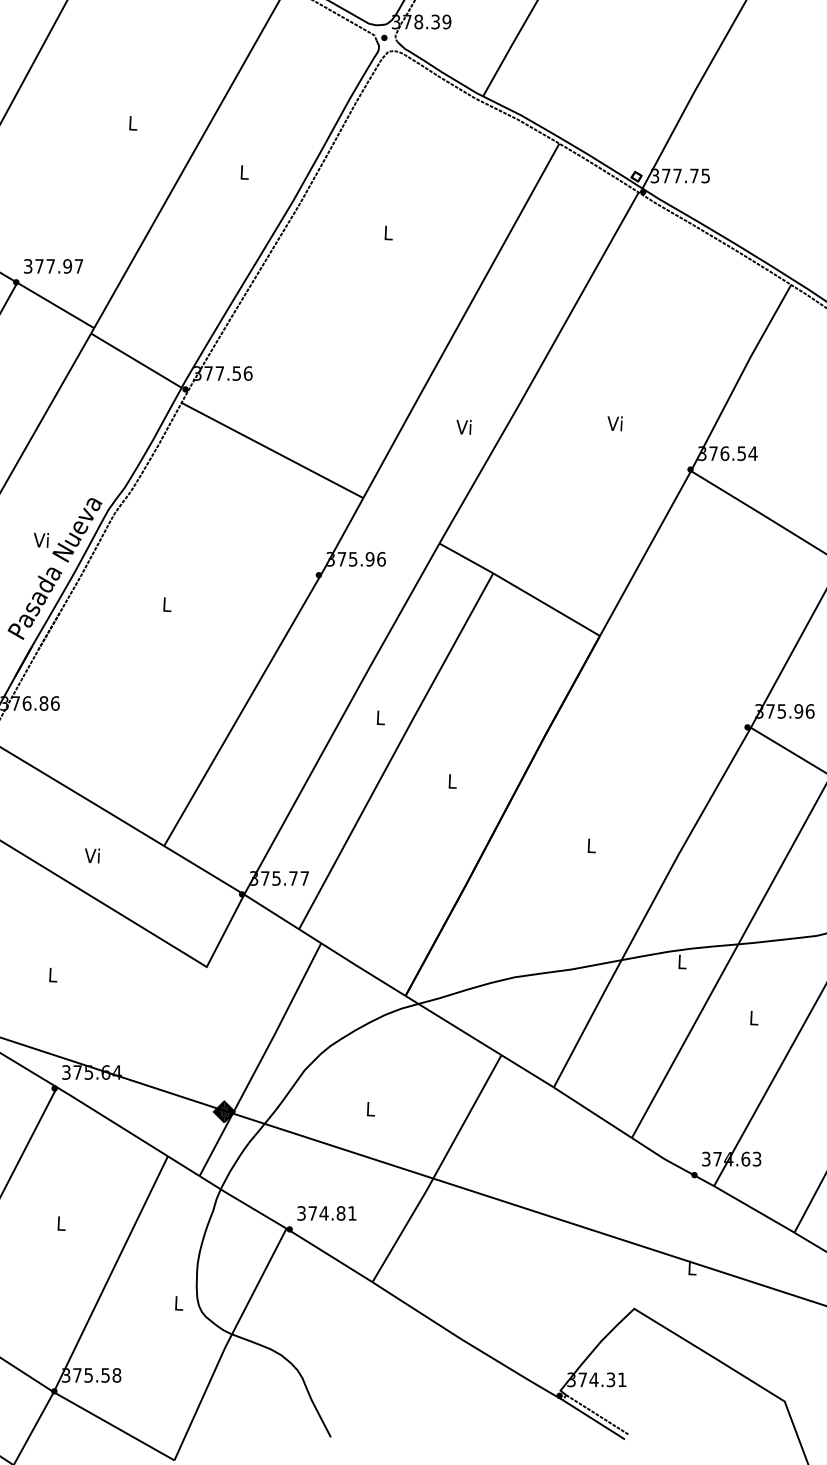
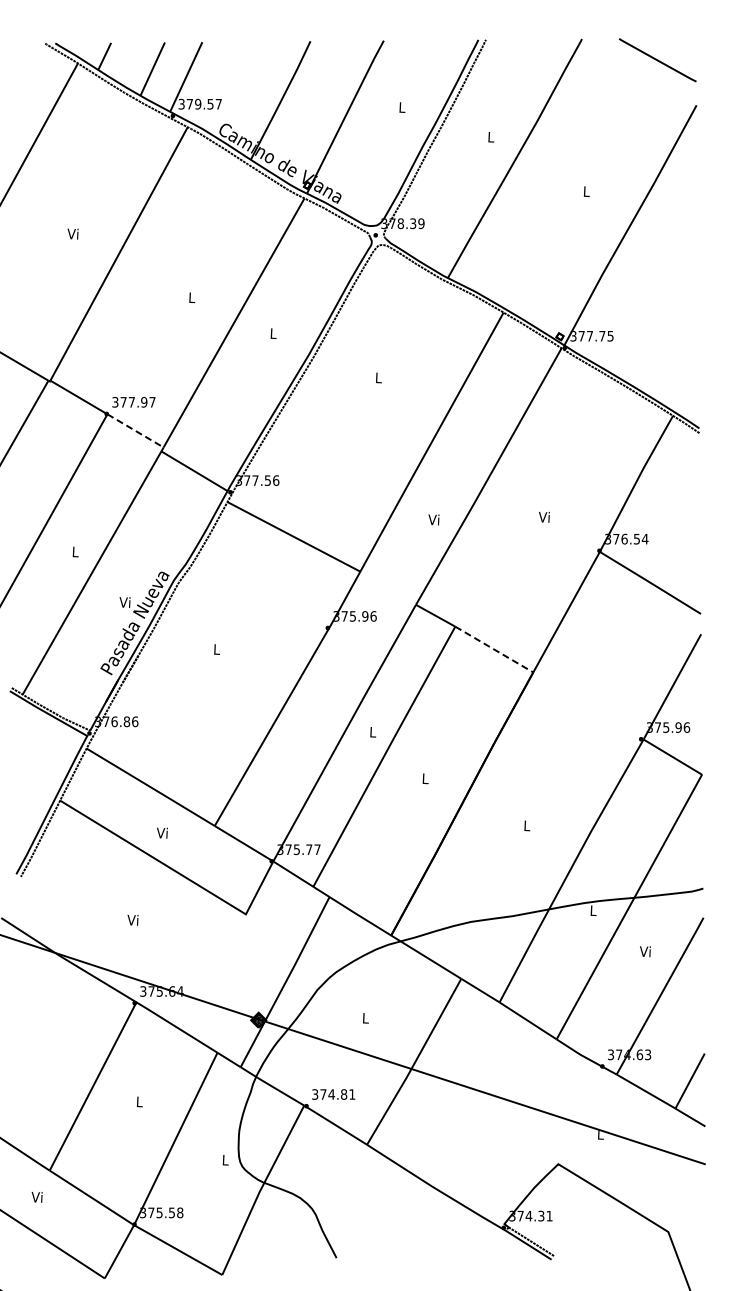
line: (55, 304) -> (135, 430), solid -> dashed
line: (546, 604) -> (494, 649), solid -> dashed
text: (51, 974) -> (132, 919), L -> Vi
text: (753, 1017) -> (645, 951), L -> Vi

